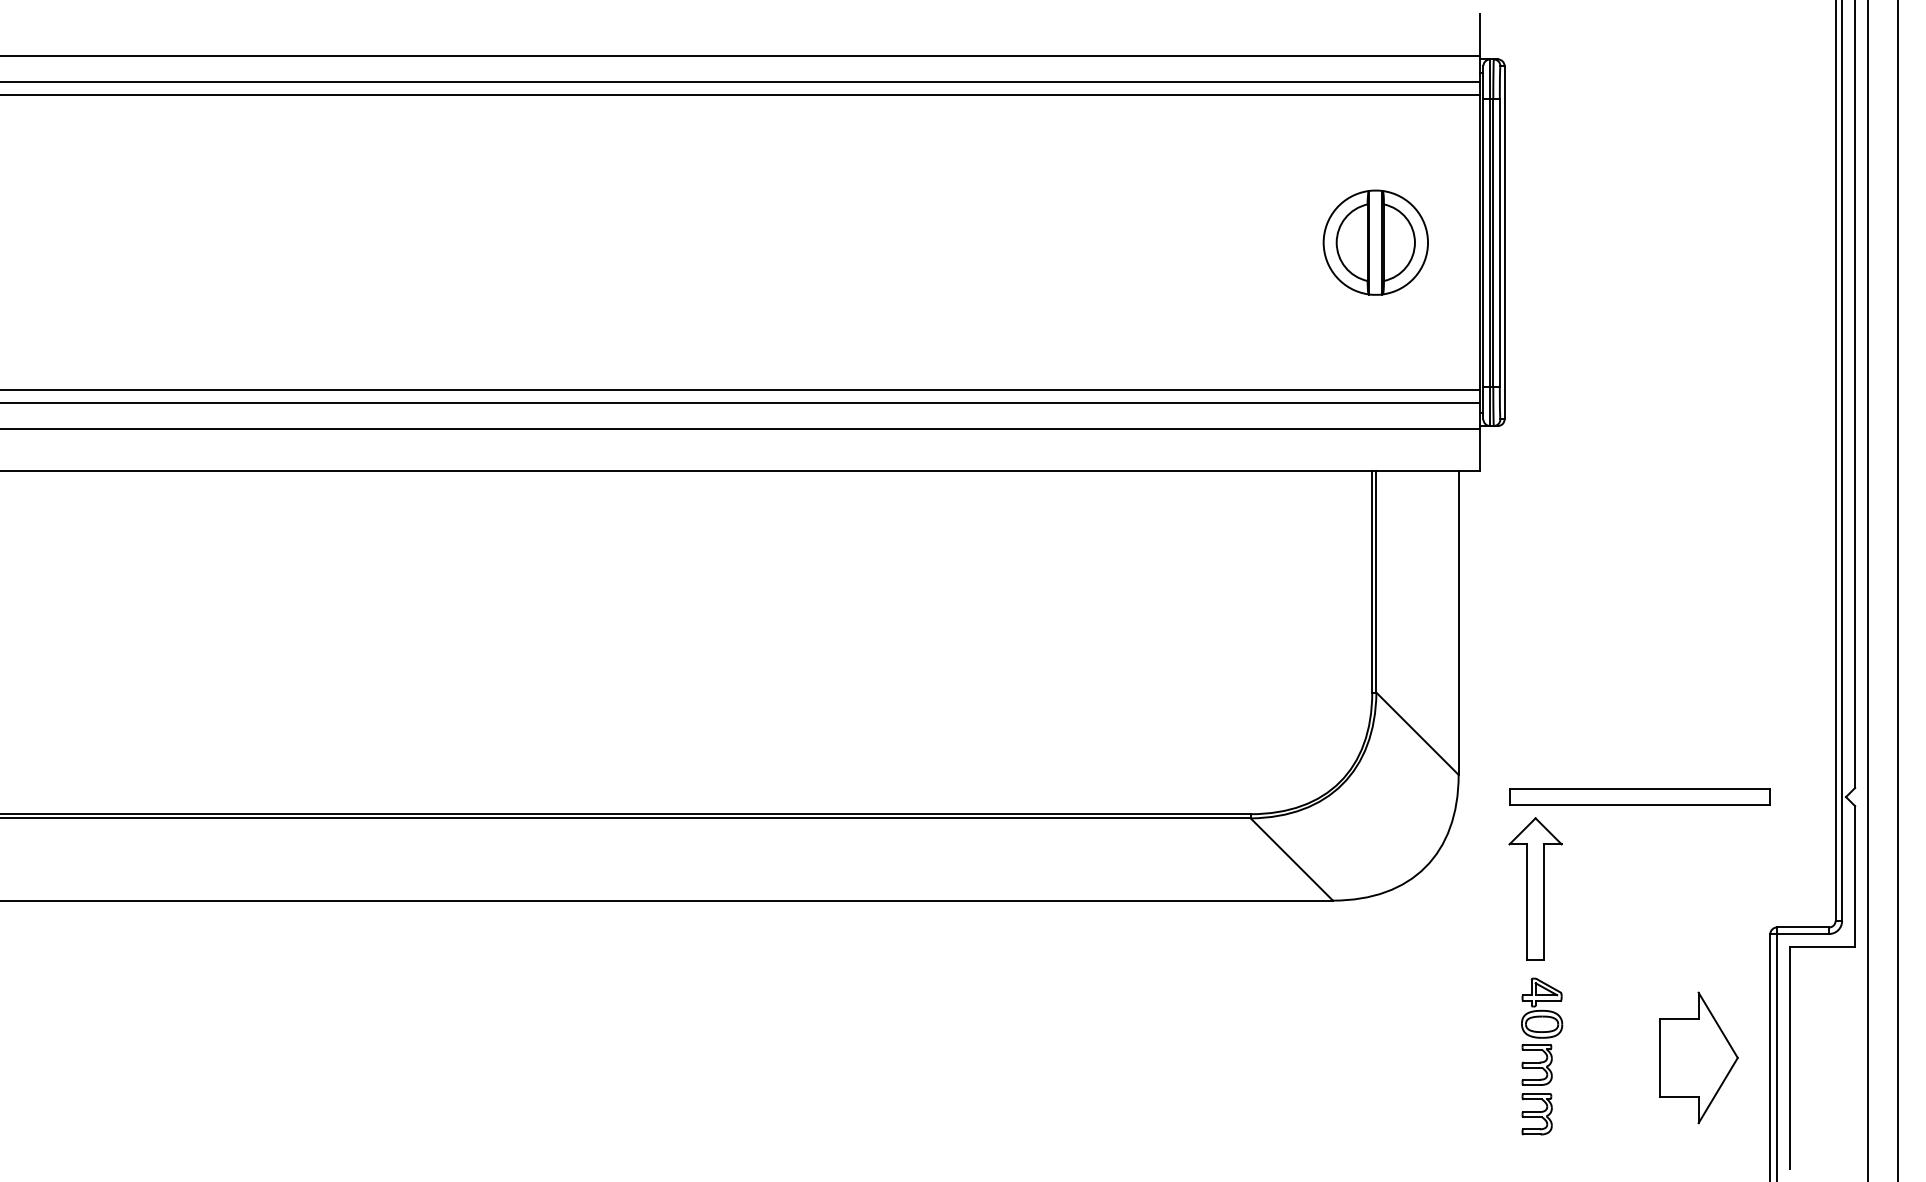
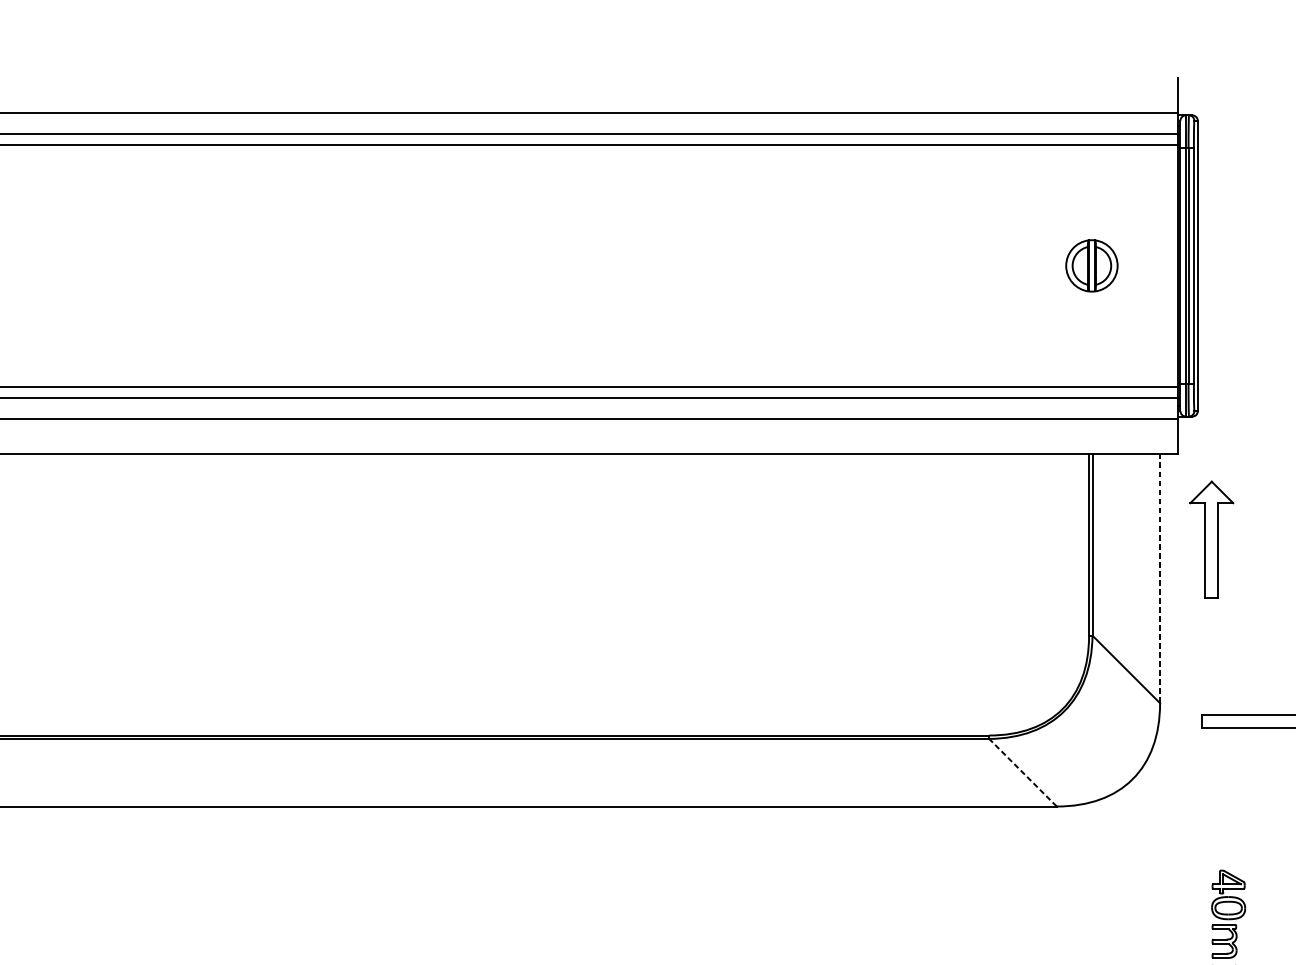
part: (1375, 242) -> (1091, 265), size x0.6
line: (1458, 622) -> (1159, 578), solid -> dashed
line: (1291, 859) -> (1022, 772), solid -> dashed
part: (1535, 888) -> (1211, 539), moved

